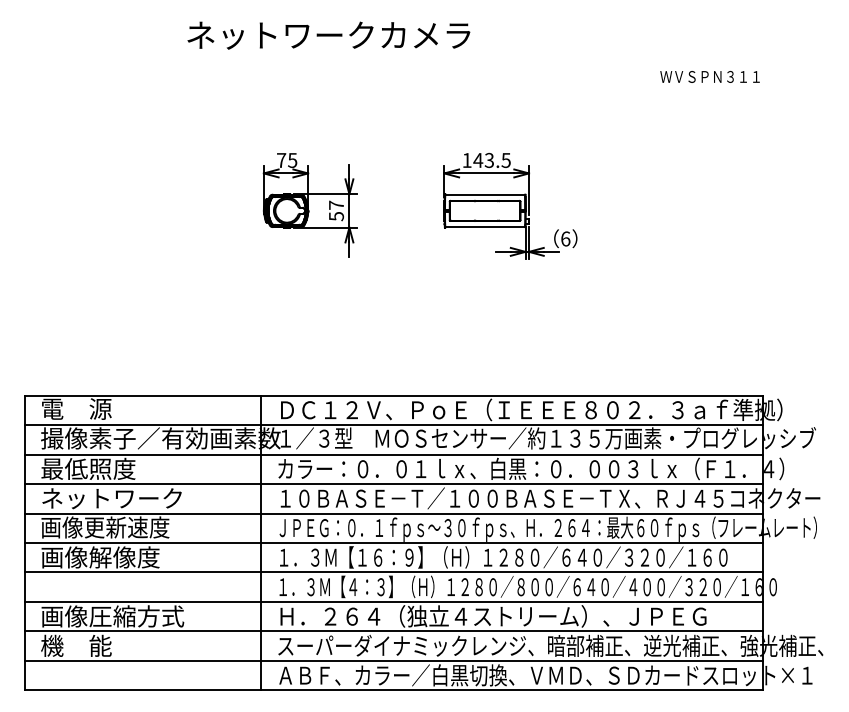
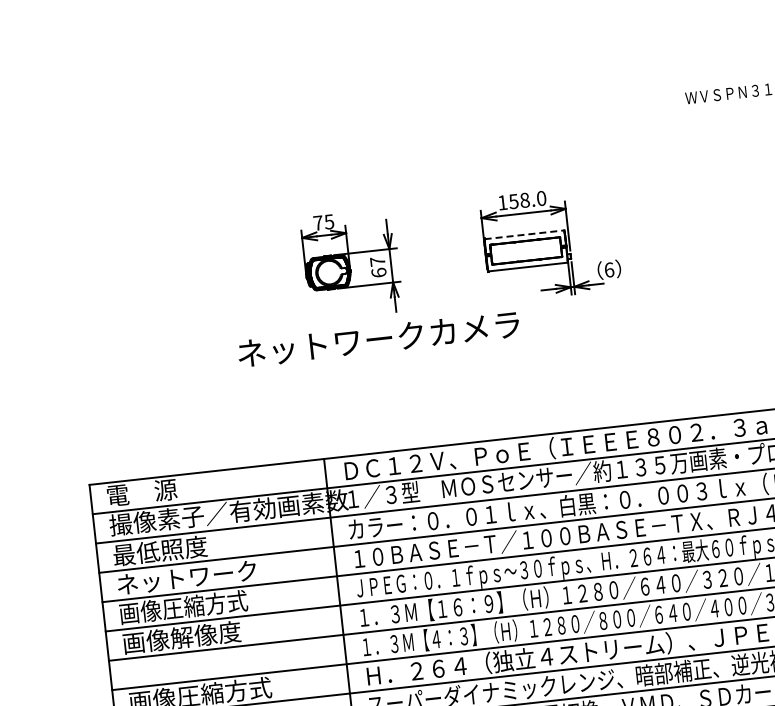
text: (328, 35) -> (378, 339), moved
text: (491, 160) -> (526, 200), 143.5 -> 158.0
line: (485, 194) -> (524, 234), solid -> dashed
text: (335, 216) -> (378, 272), 57 -> 67
text: (126, 527) -> (204, 604), 画像更新速度 -> 画像圧縮方式

